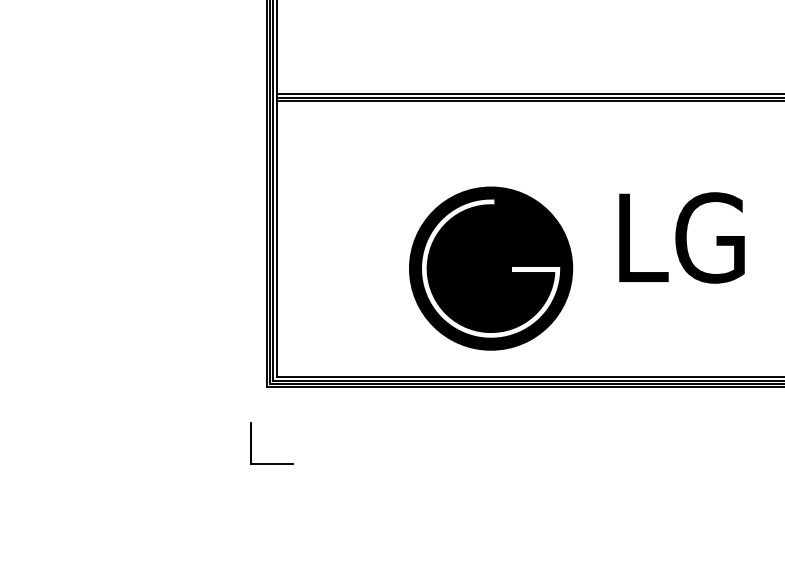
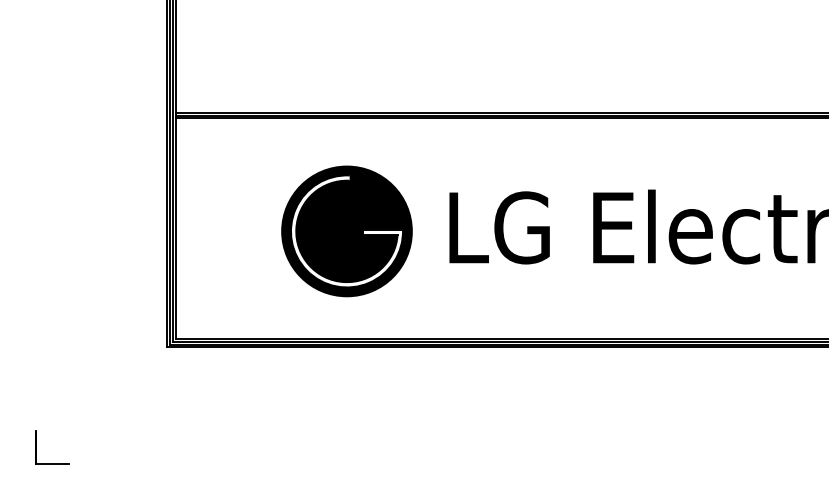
part: (490, 268) -> (346, 231), moved
part: (251, 443) -> (36, 447), moved

